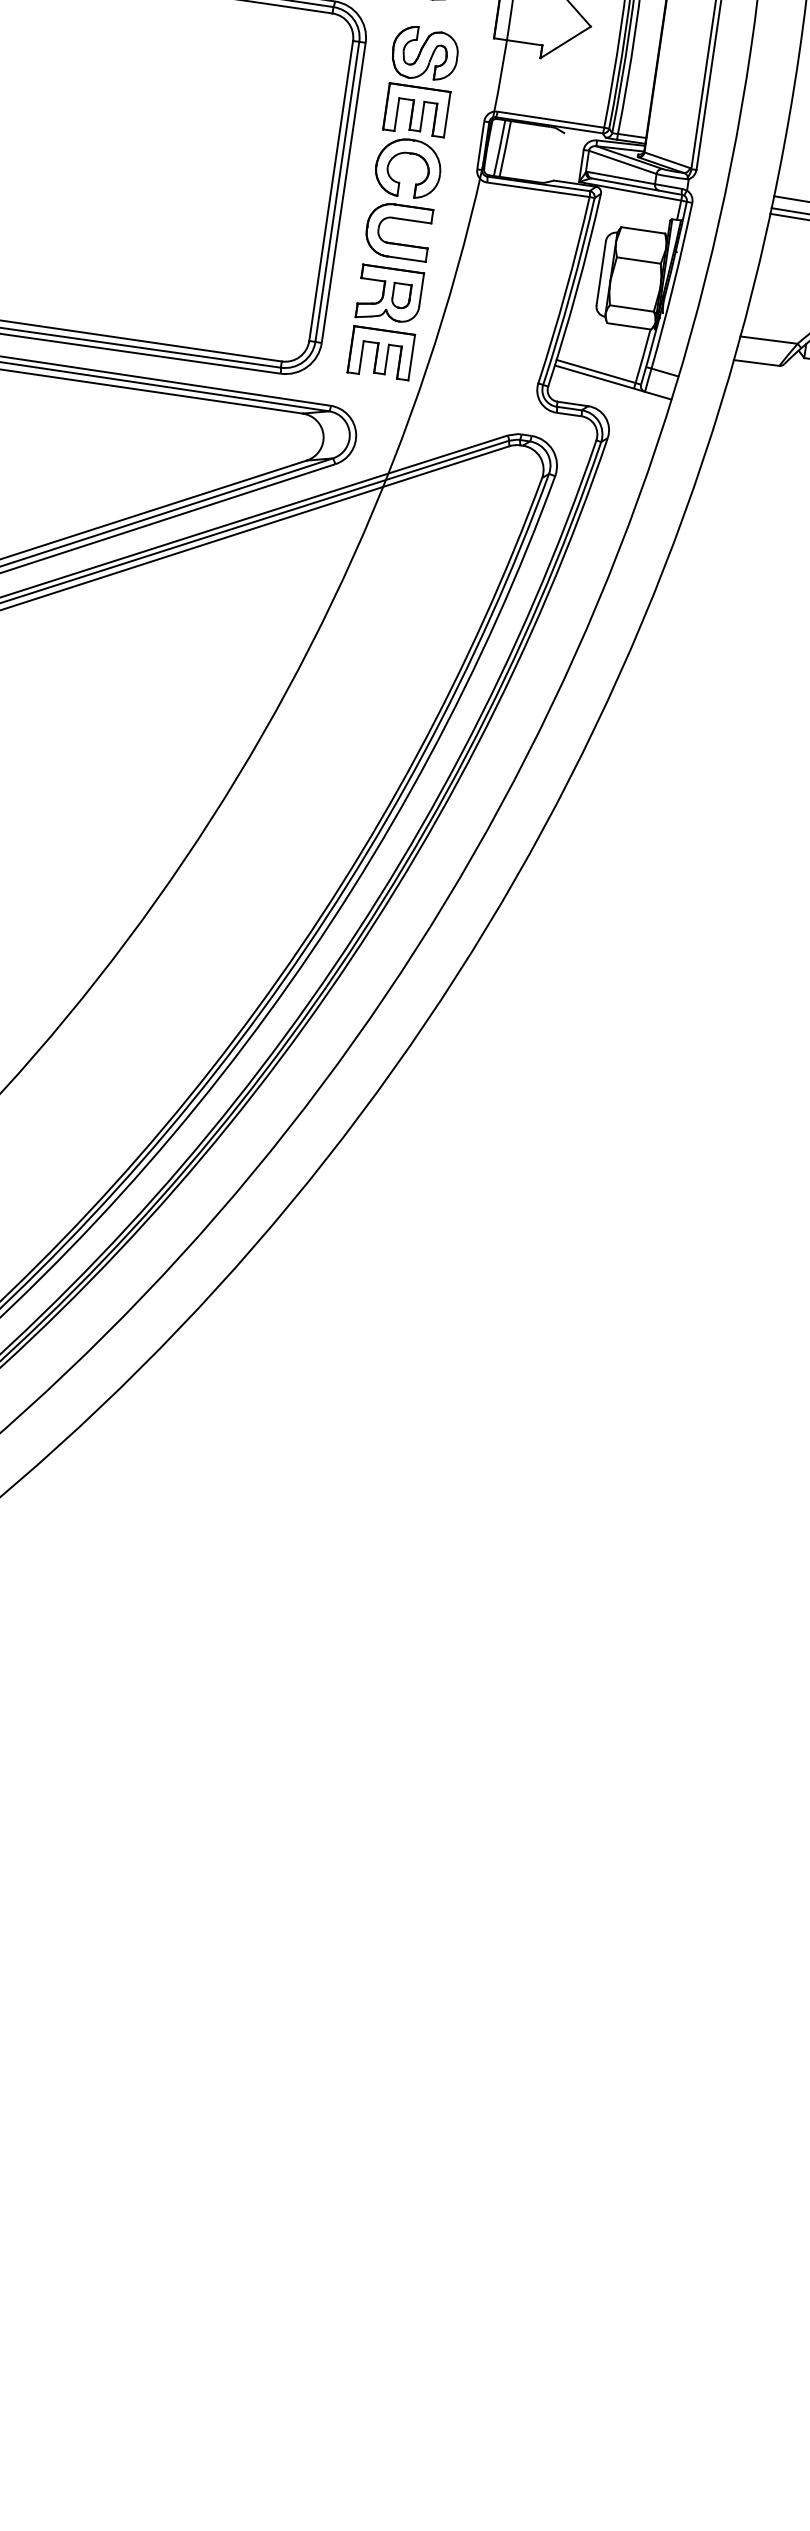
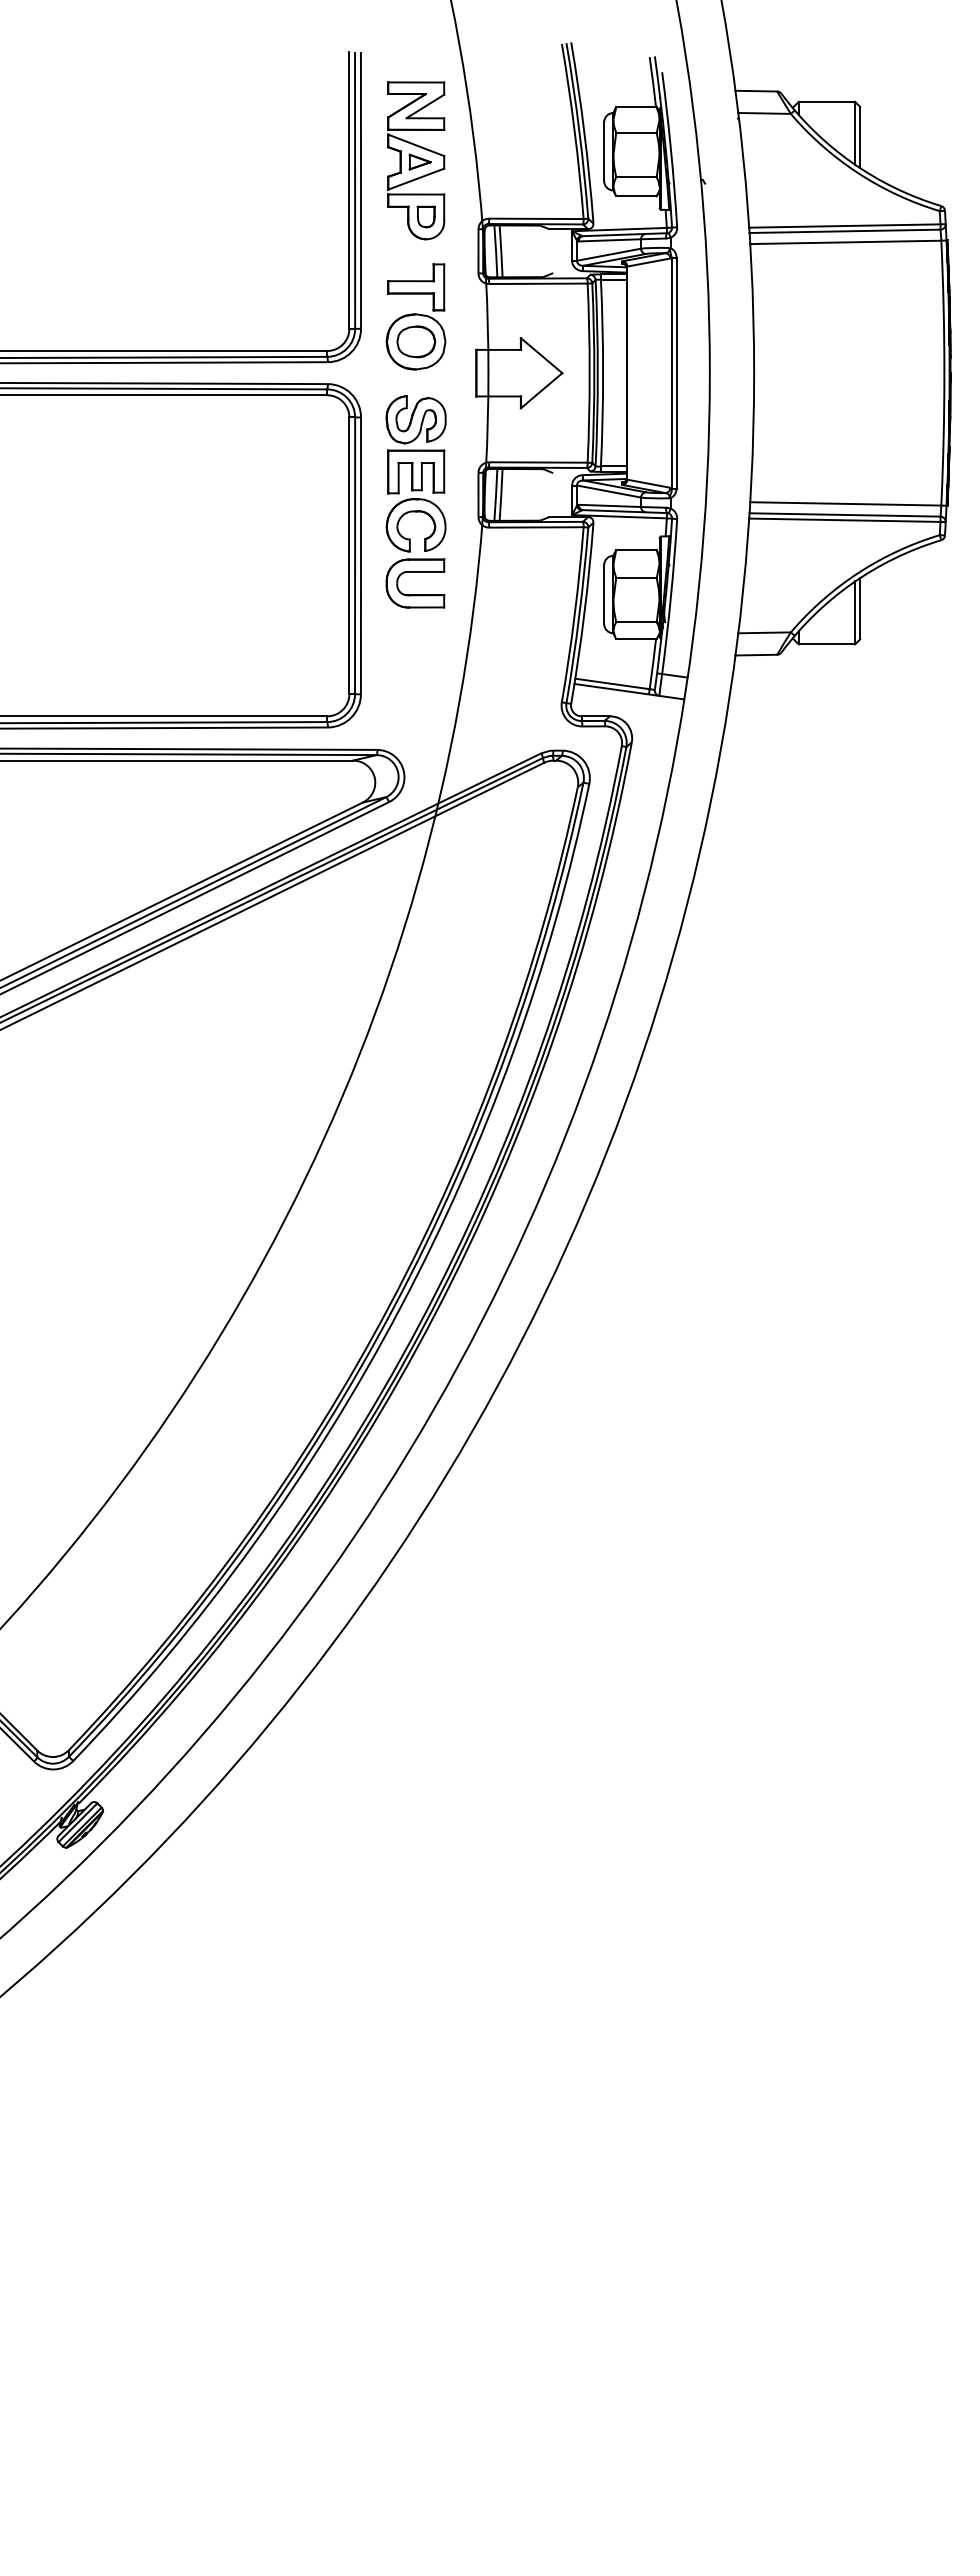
part: (386, 322) -> (416, 667), removed

